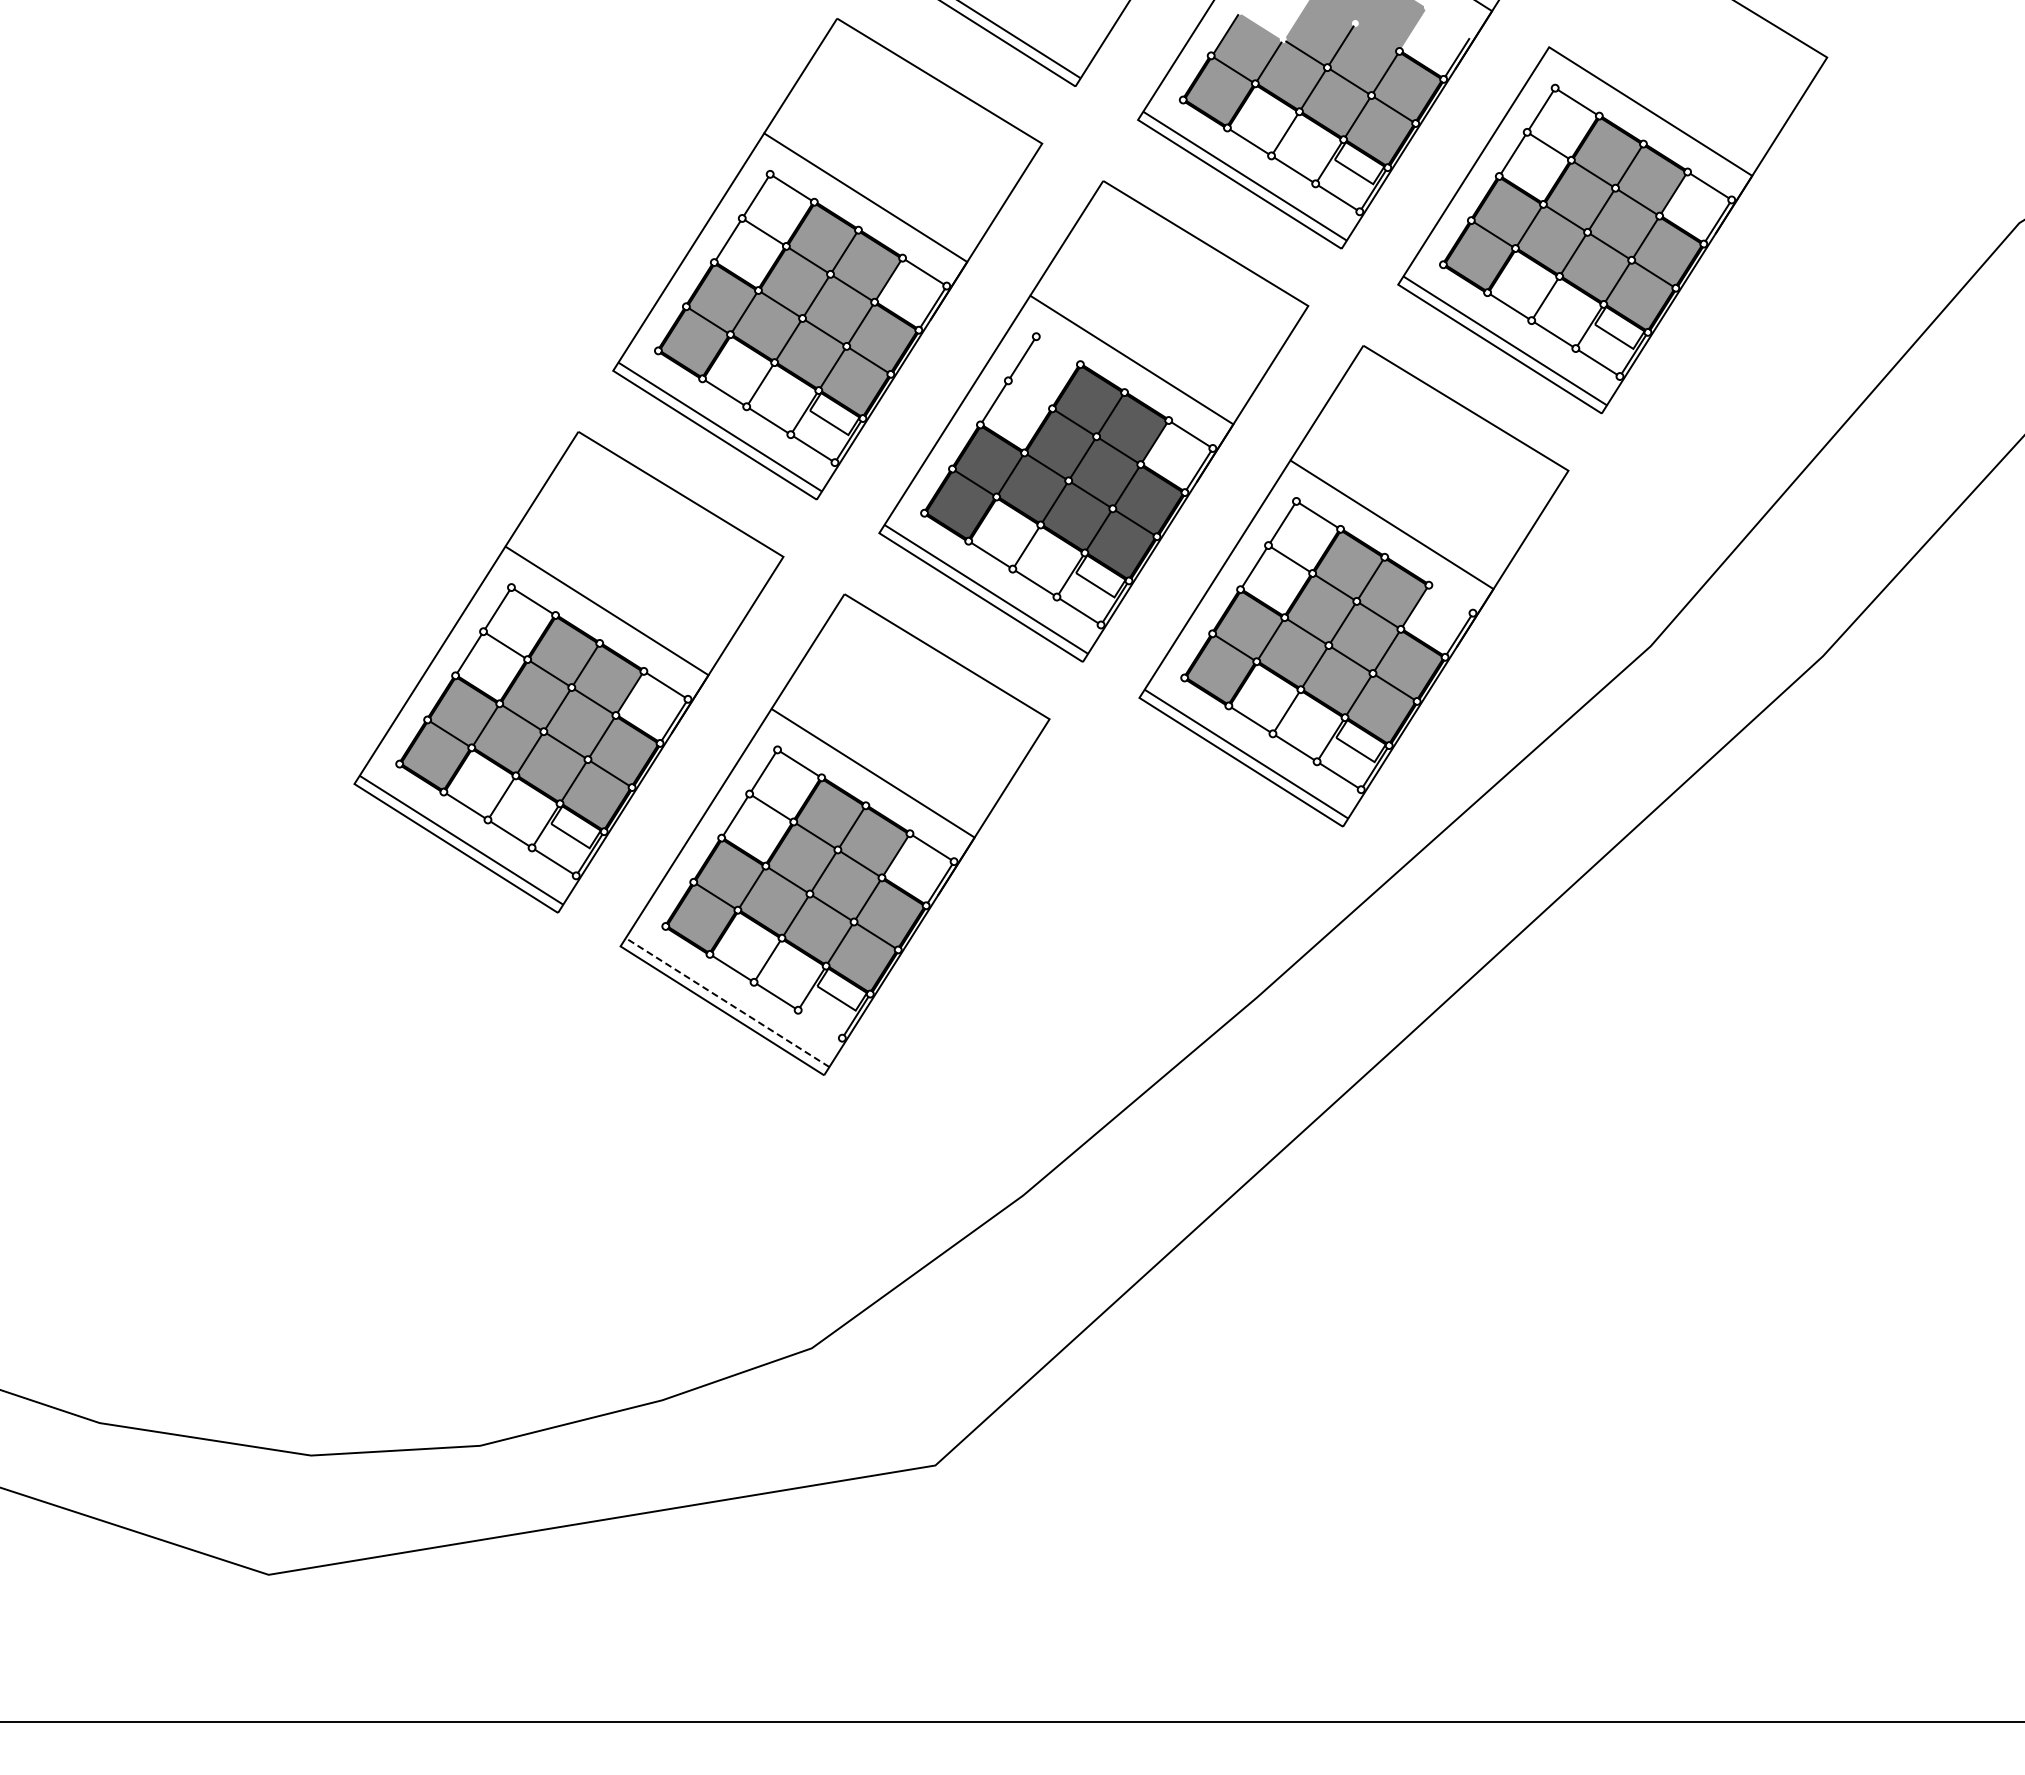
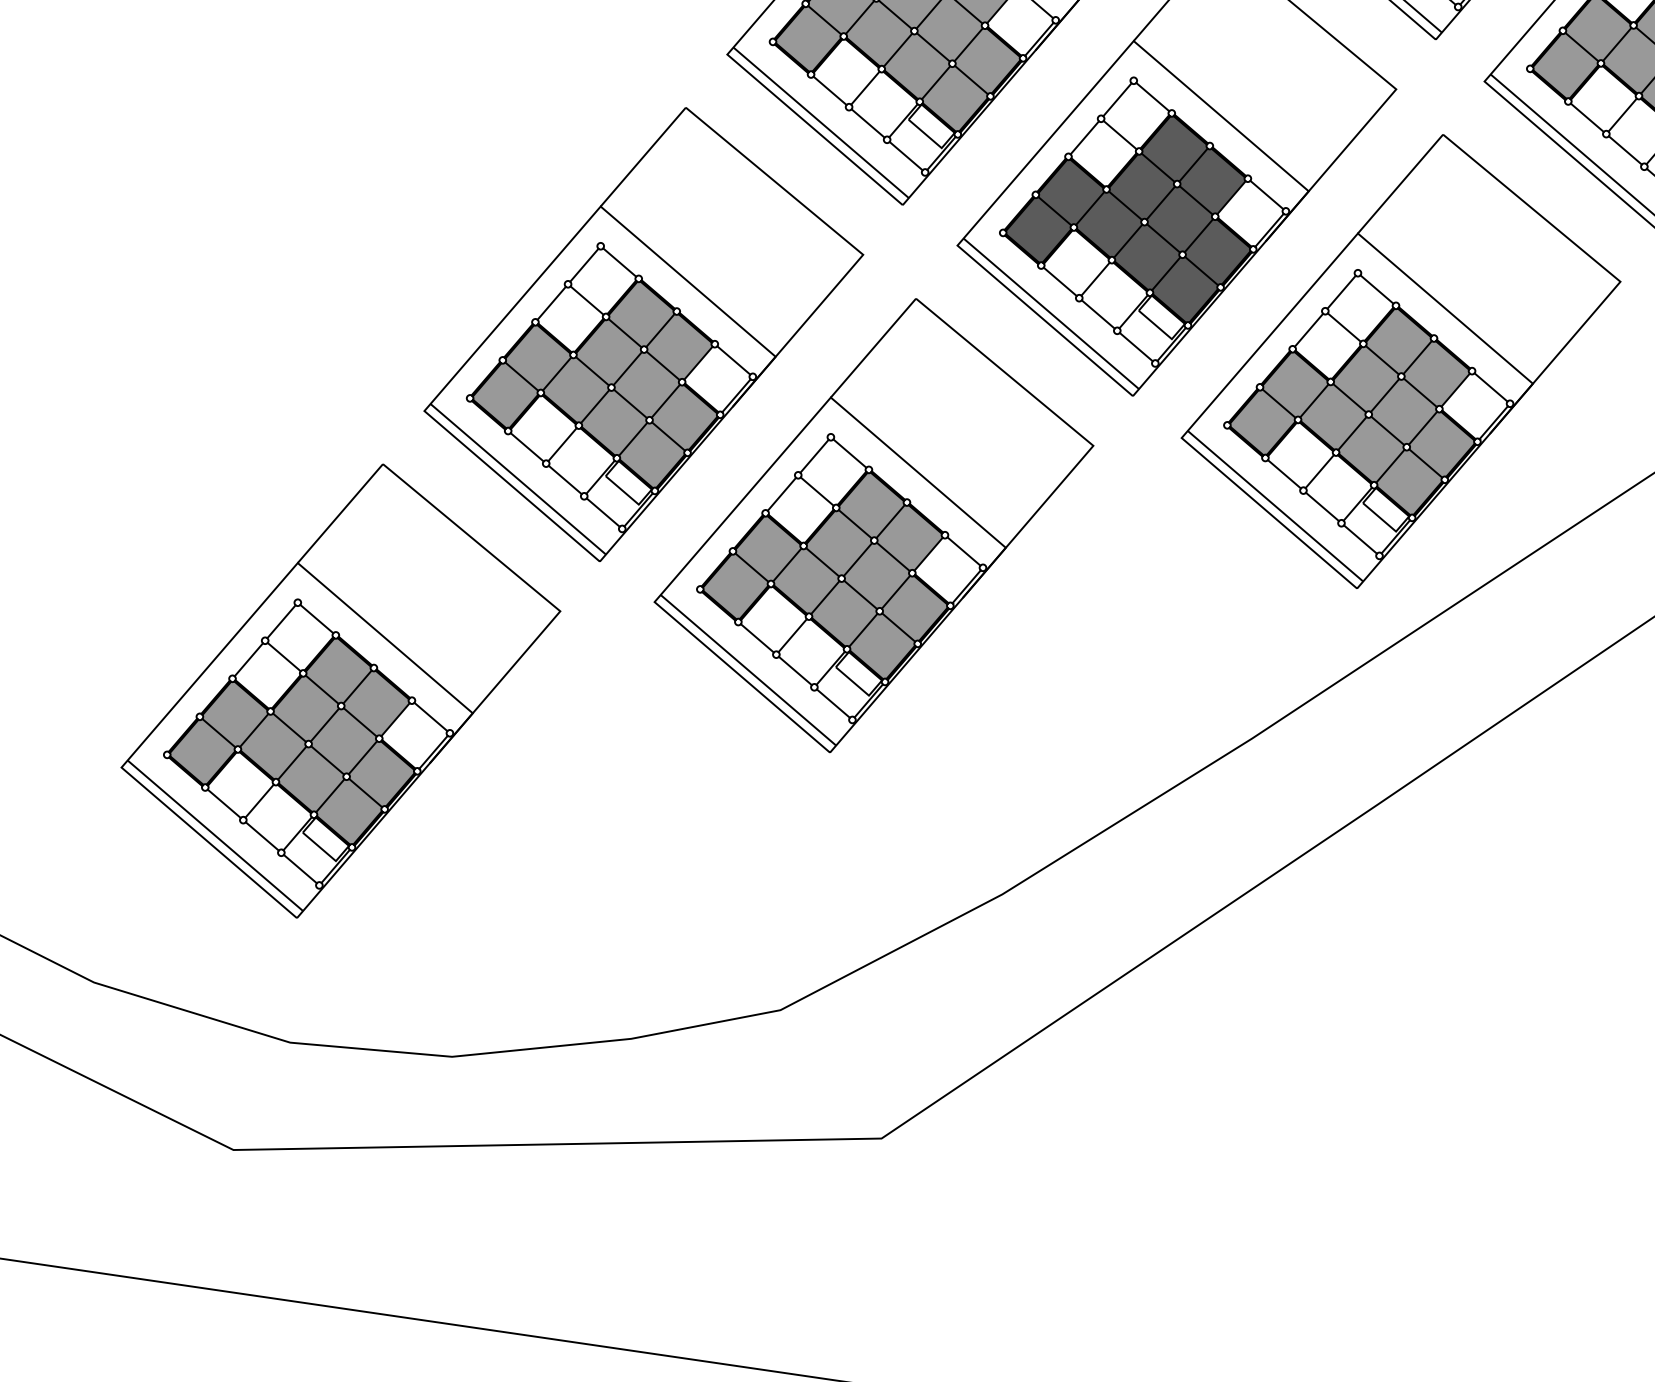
line: (1058, 350) -> (1152, 96), added
line: (1030, 394) -> (1120, 134), added
line: (1450, 599) -> (1490, 387), added
line: (727, 1002) -> (748, 670), dashed -> solid
line: (820, 1024) -> (833, 703), added
part: (309, 1085) -> (339, 691), added

